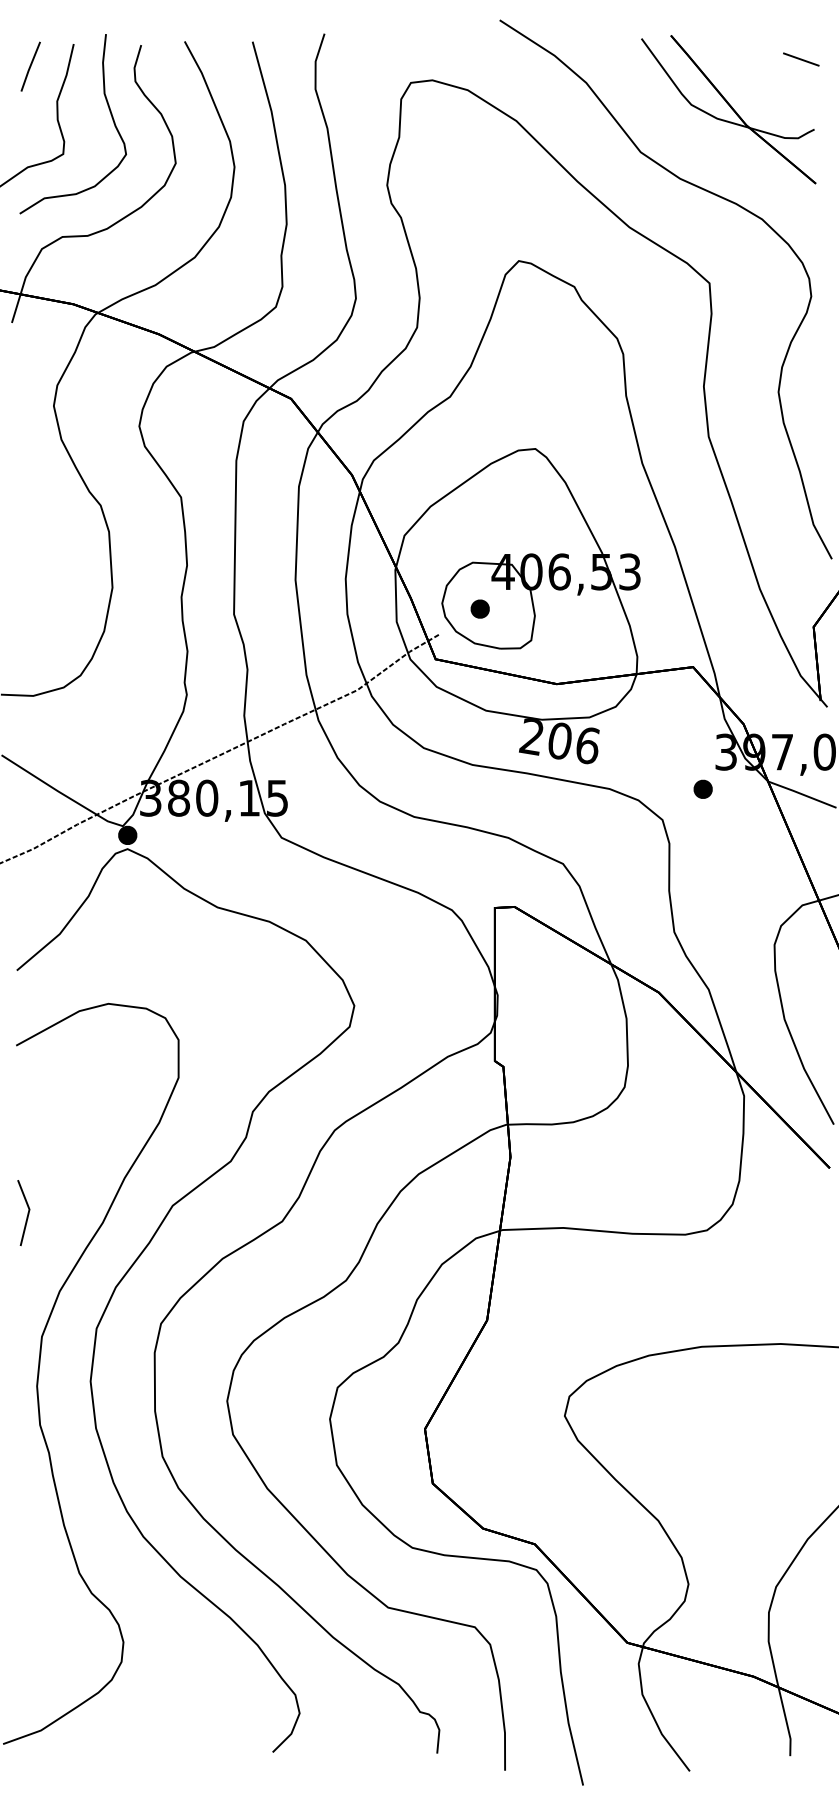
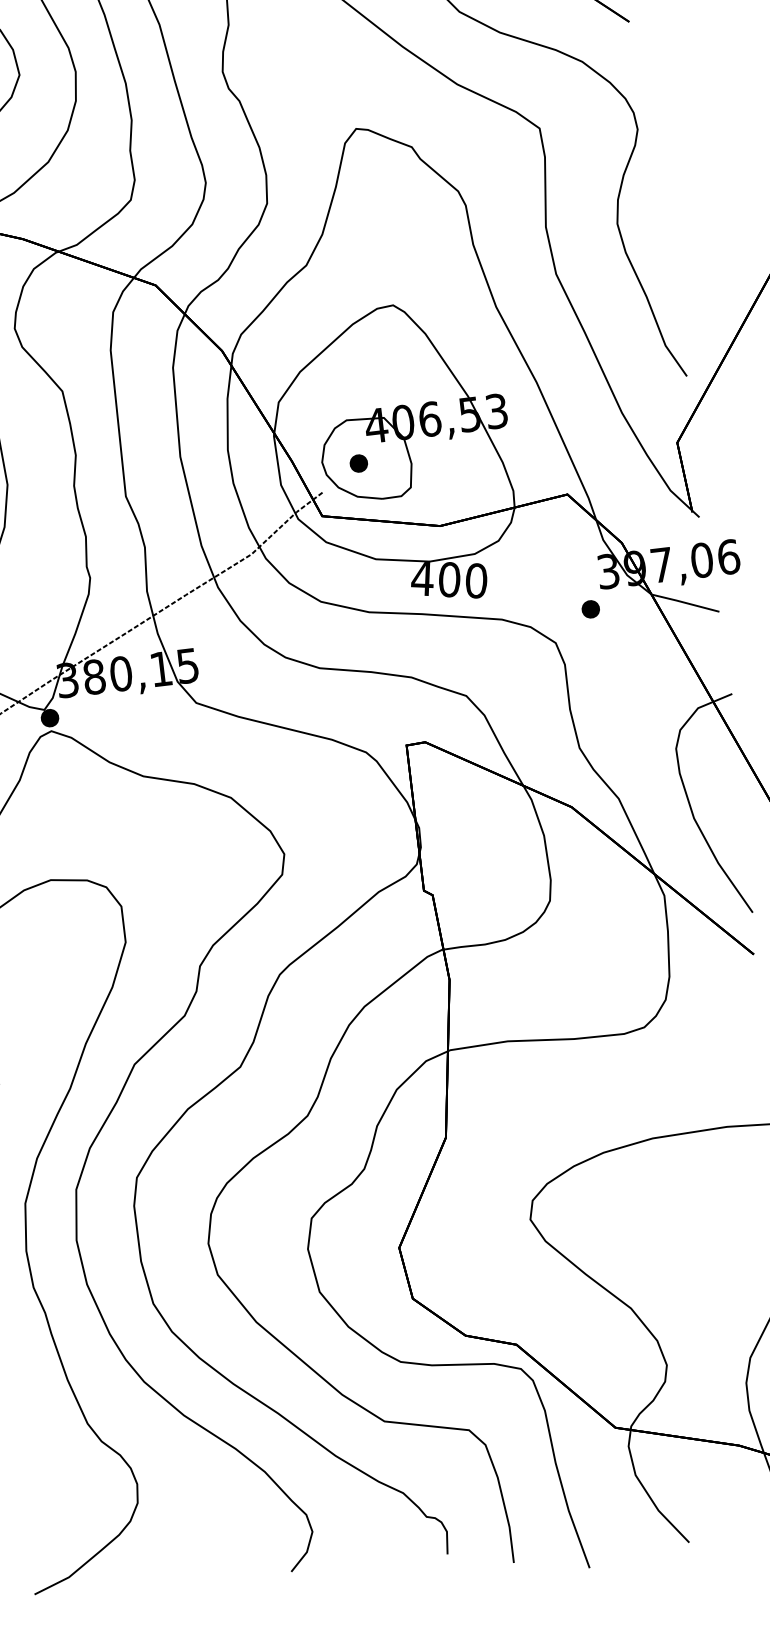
text: (559, 741) -> (449, 580), 206 -> 400

